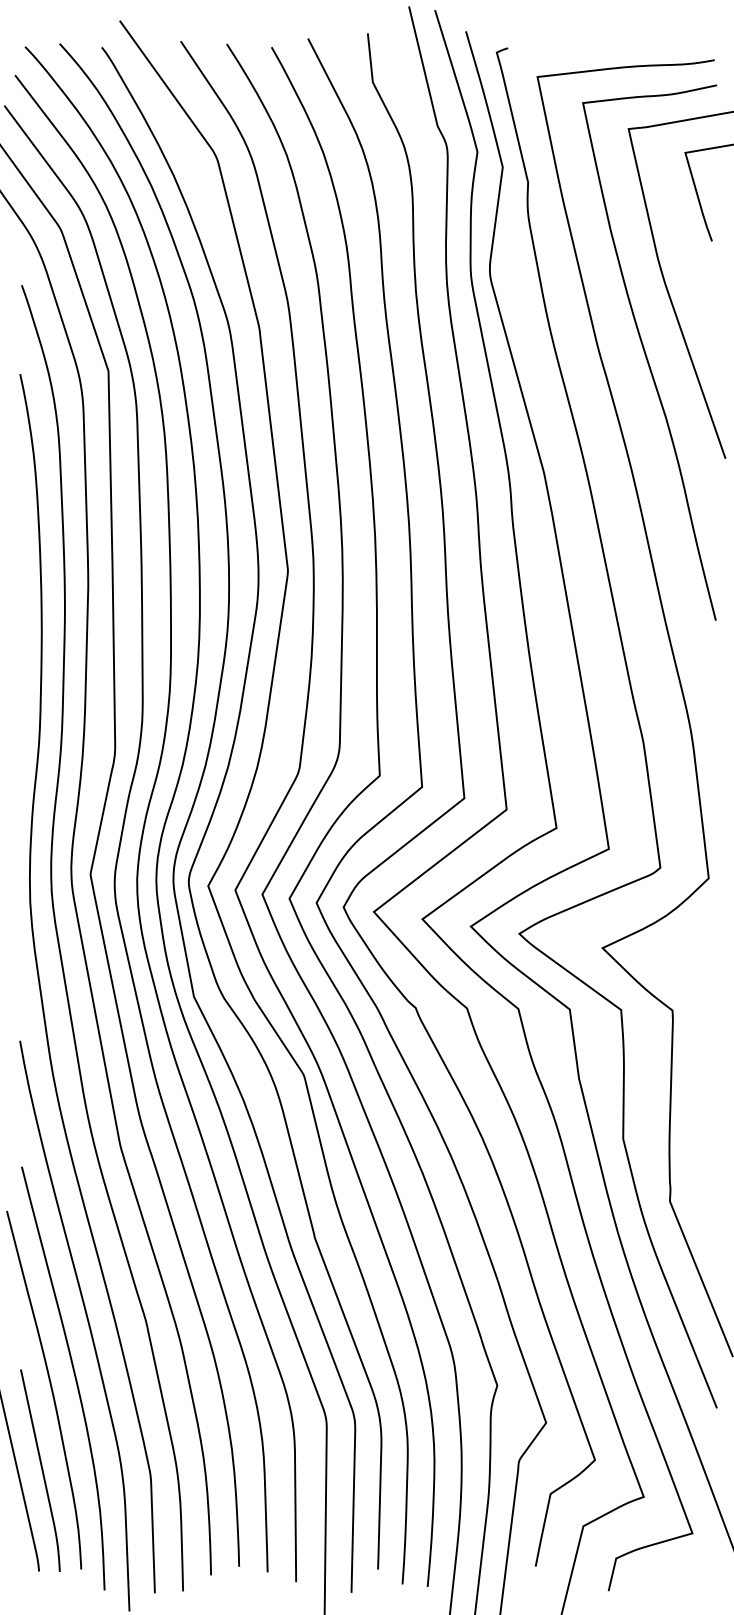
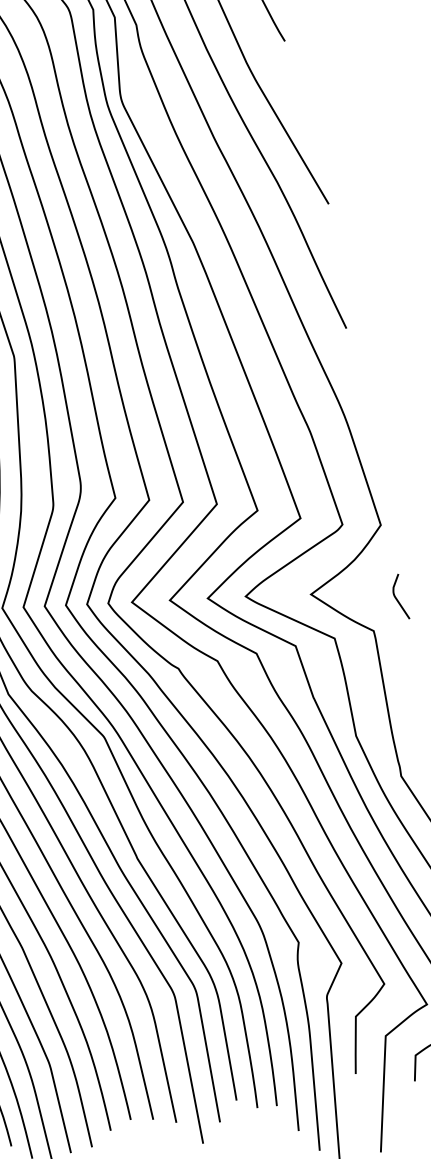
curve: (710, 975) -> (397, 598), added

